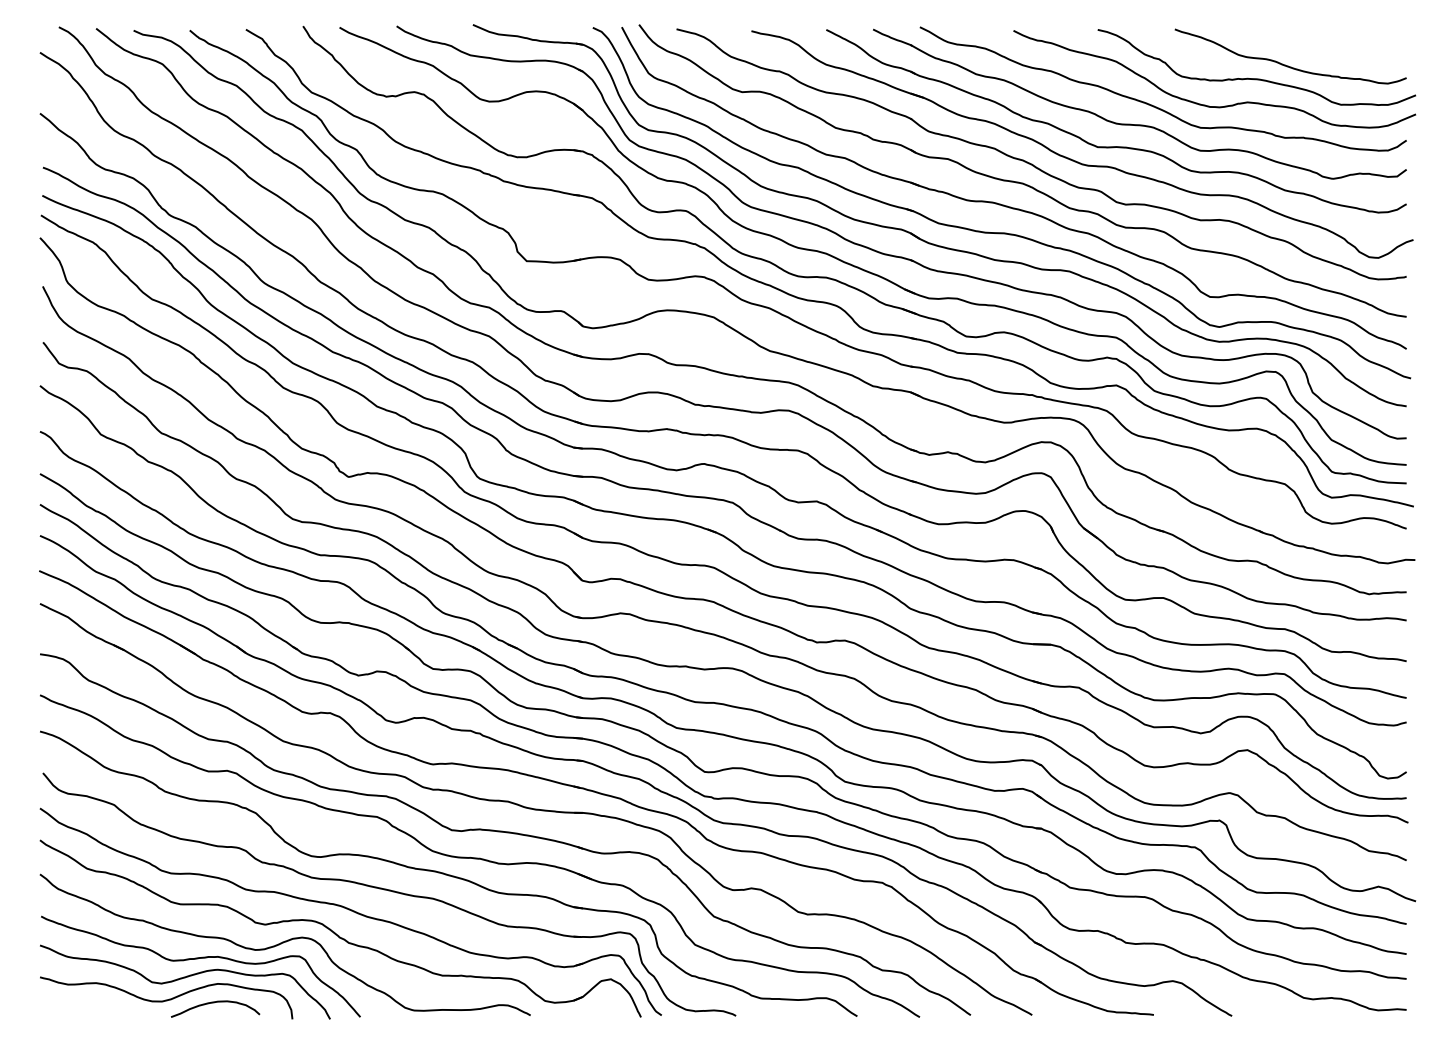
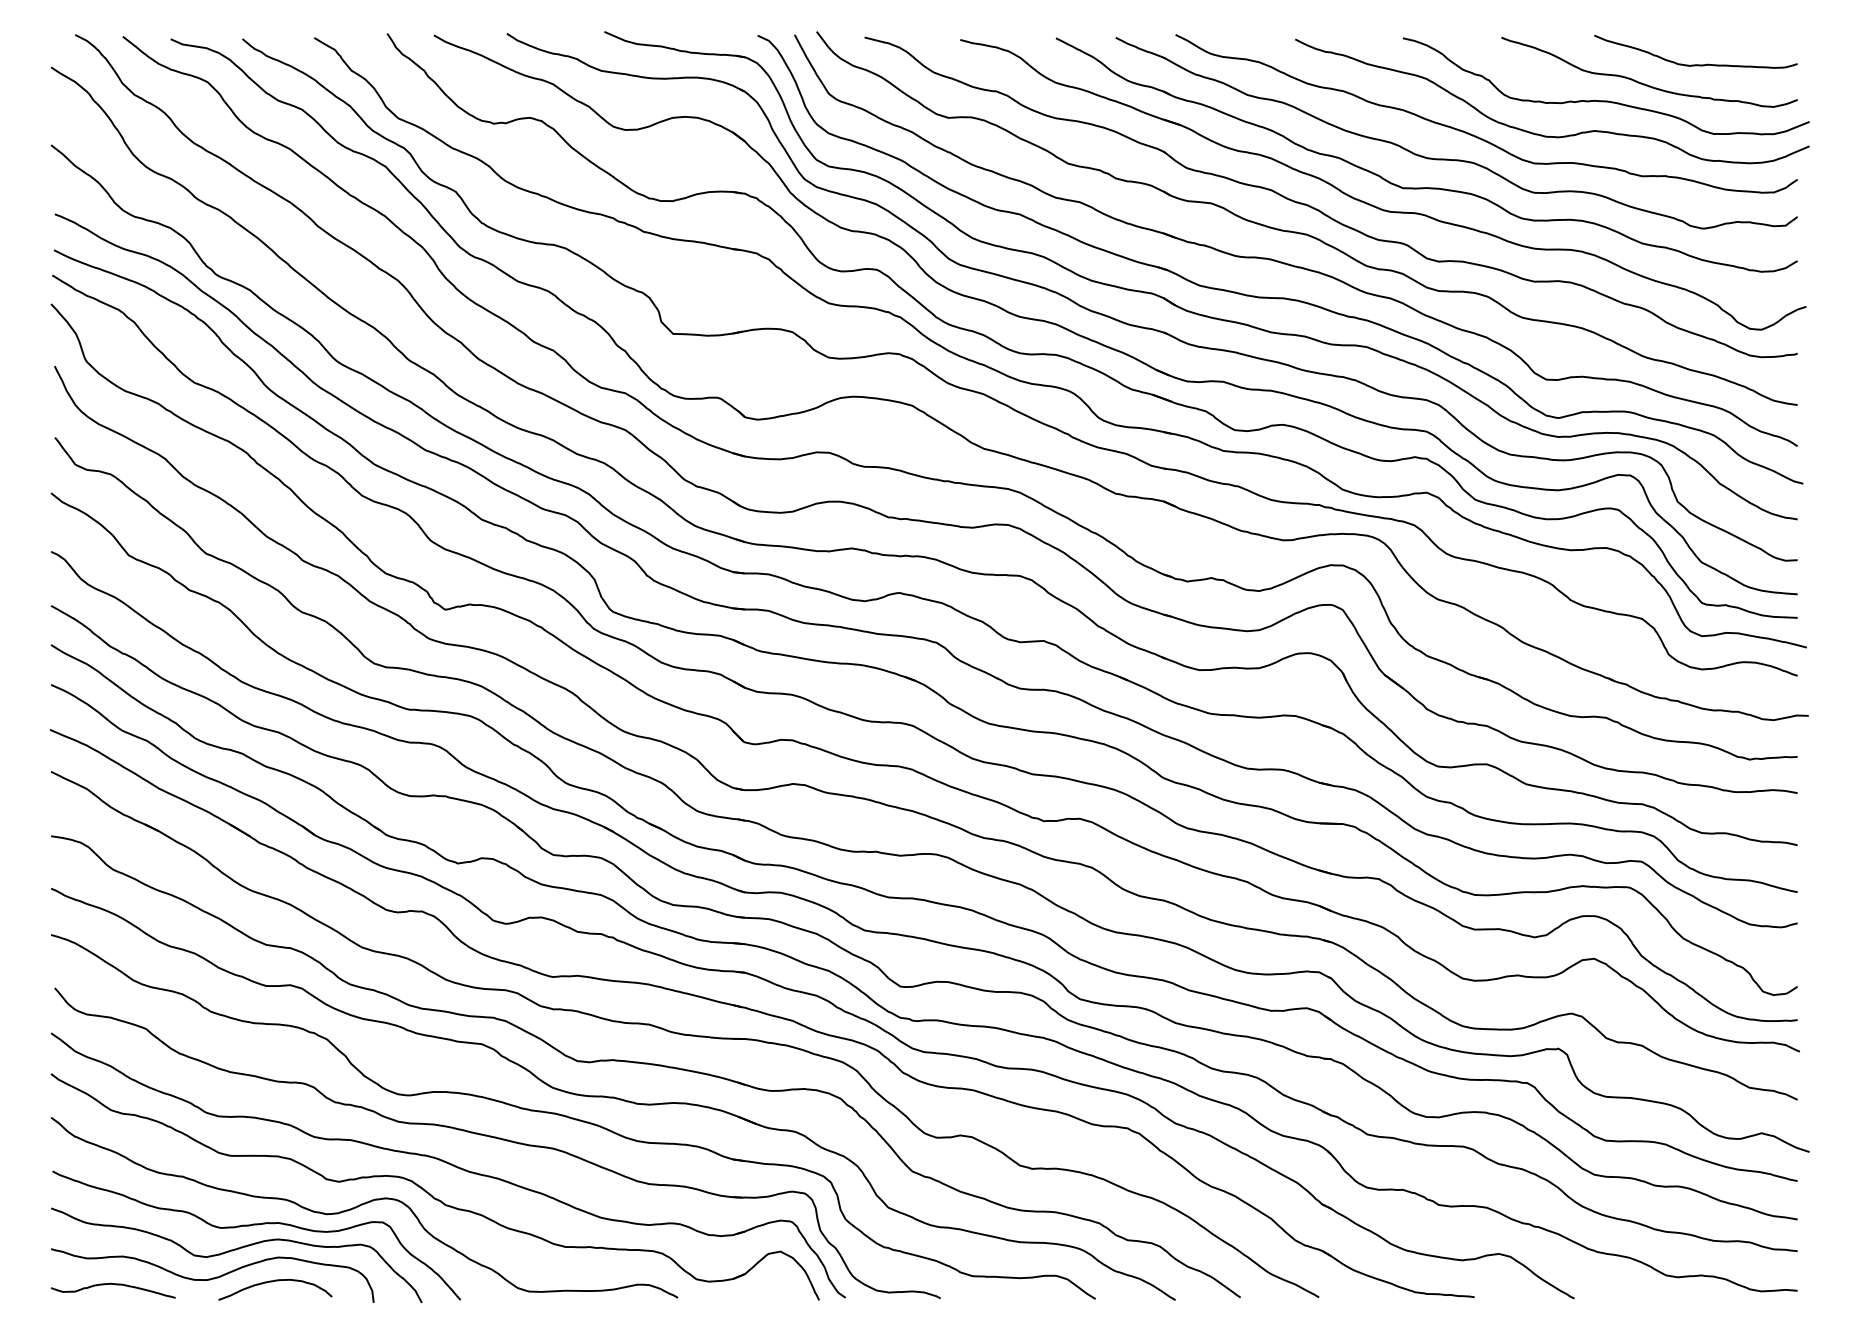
curve: (1326, 50) -> (1695, 64), added
curve: (88, 1005) -> (113, 1285), added

